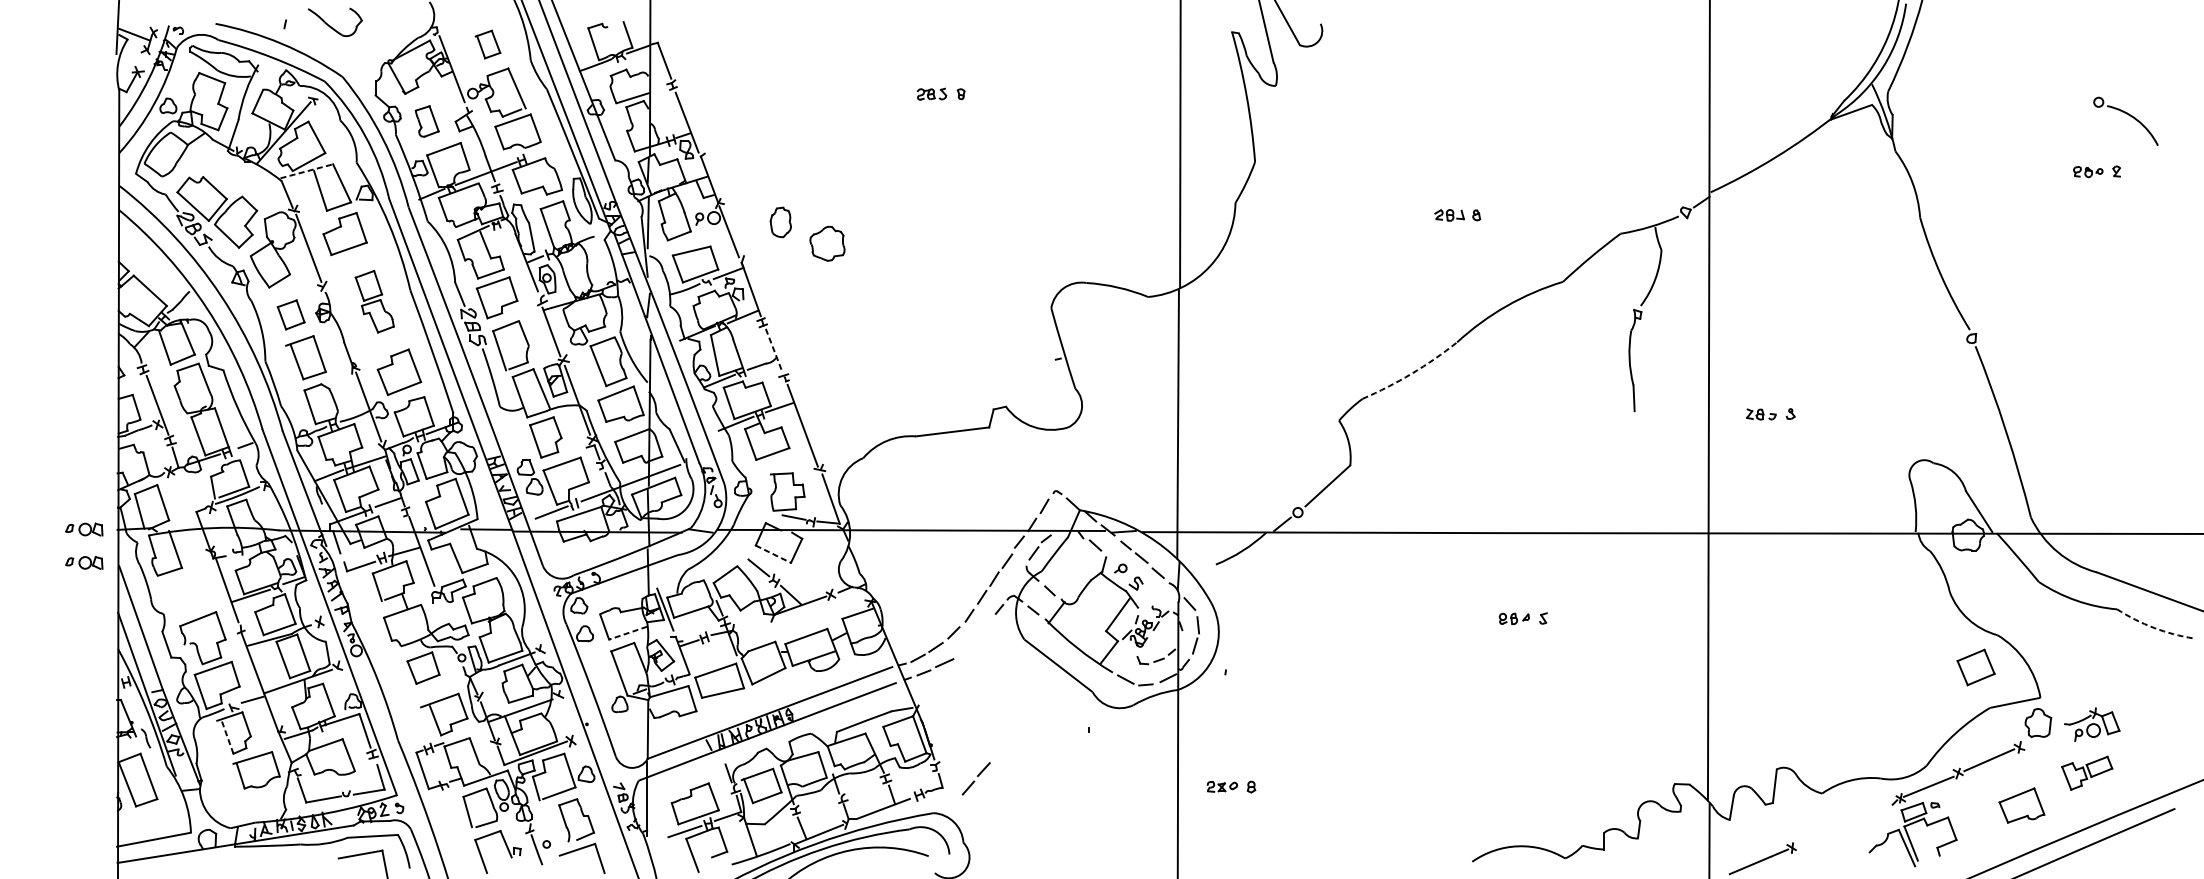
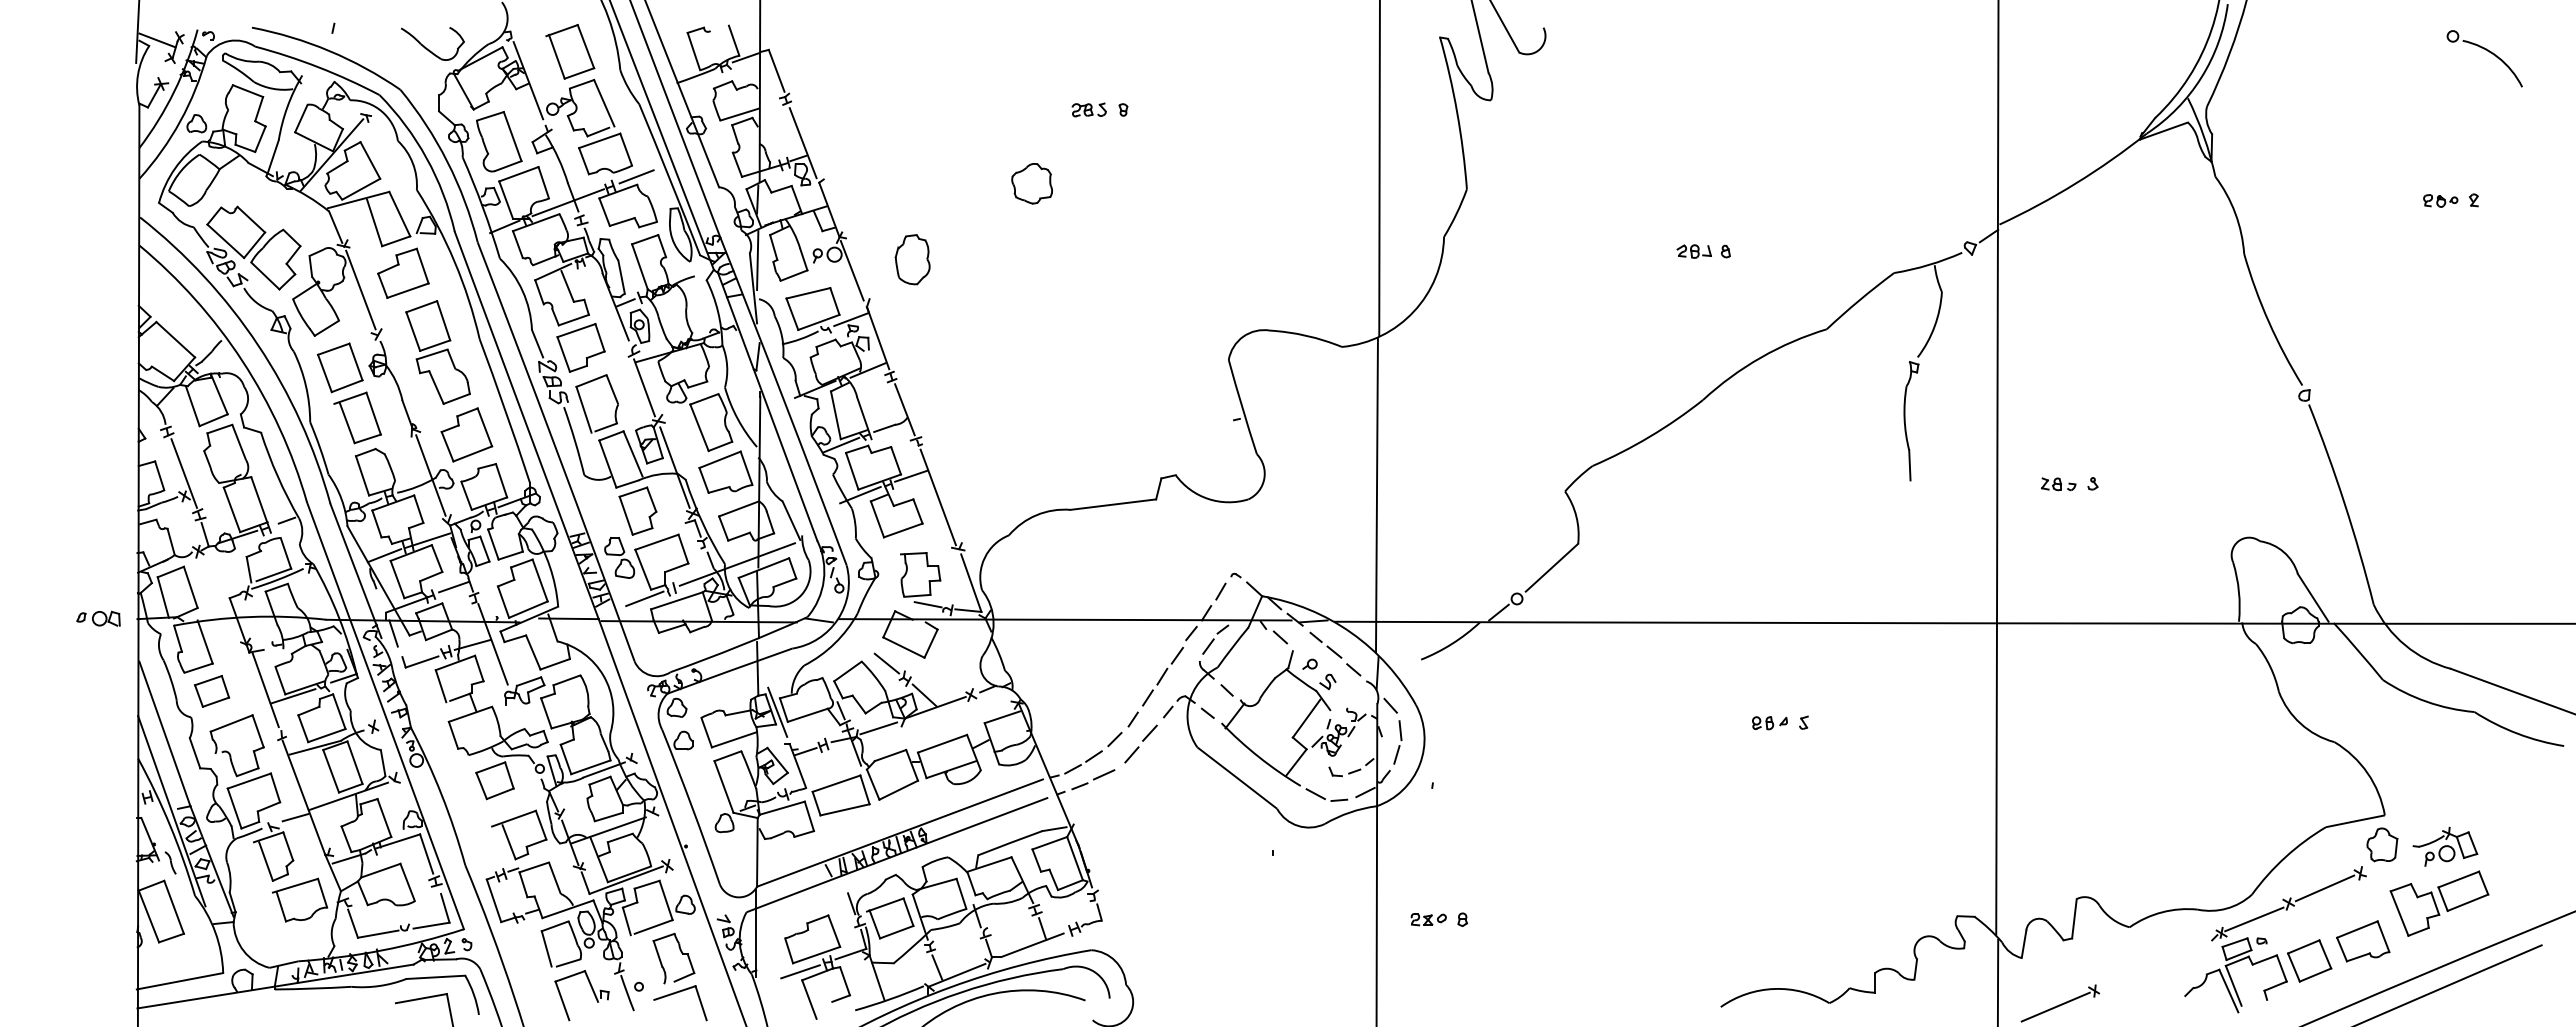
part: (332, 27) -> (429, 49), moved
part: (488, 44) -> (570, 51), size x1.67
part: (2128, 115) -> (2487, 51), moved
part: (427, 121) -> (499, 141), size x1.67
line: (544, 151) -> (636, 176), added
line: (306, 171) -> (358, 200), dashed -> solid
part: (780, 222) -> (912, 259), size x1.43
part: (826, 243) -> (1031, 183), moved
part: (374, 301) -> (437, 352), size x1.43
part: (291, 314) -> (340, 367), size x1.43
line: (774, 351) -> (905, 410), dashed -> solid
arc: (1412, 373) -> (1650, 436), dashed -> solid
line: (773, 554) -> (903, 647), dashed -> solid
part: (84, 562) -> (98, 657), removed
part: (181, 591) -> (212, 691), added
line: (751, 623) -> (878, 728), added
arc: (2153, 627) -> (2517, 733), dashed -> solid
line: (627, 633) -> (733, 740), dashed -> solid
part: (1975, 667) -> (2309, 960), moved
line: (227, 737) -> (265, 861), dashed -> solid
part: (2087, 773) -> (2439, 903), size x1.67
part: (975, 778) -> (1140, 743), moved

